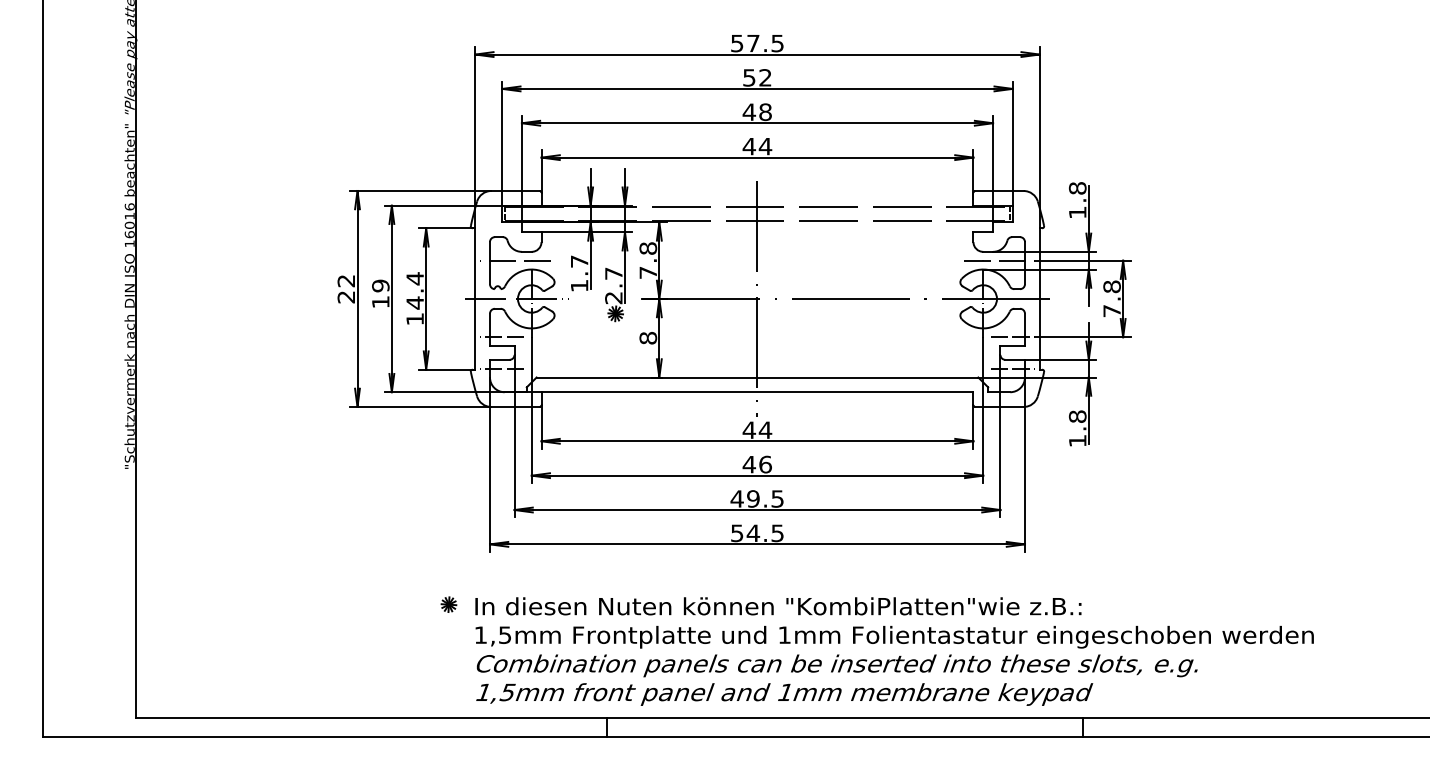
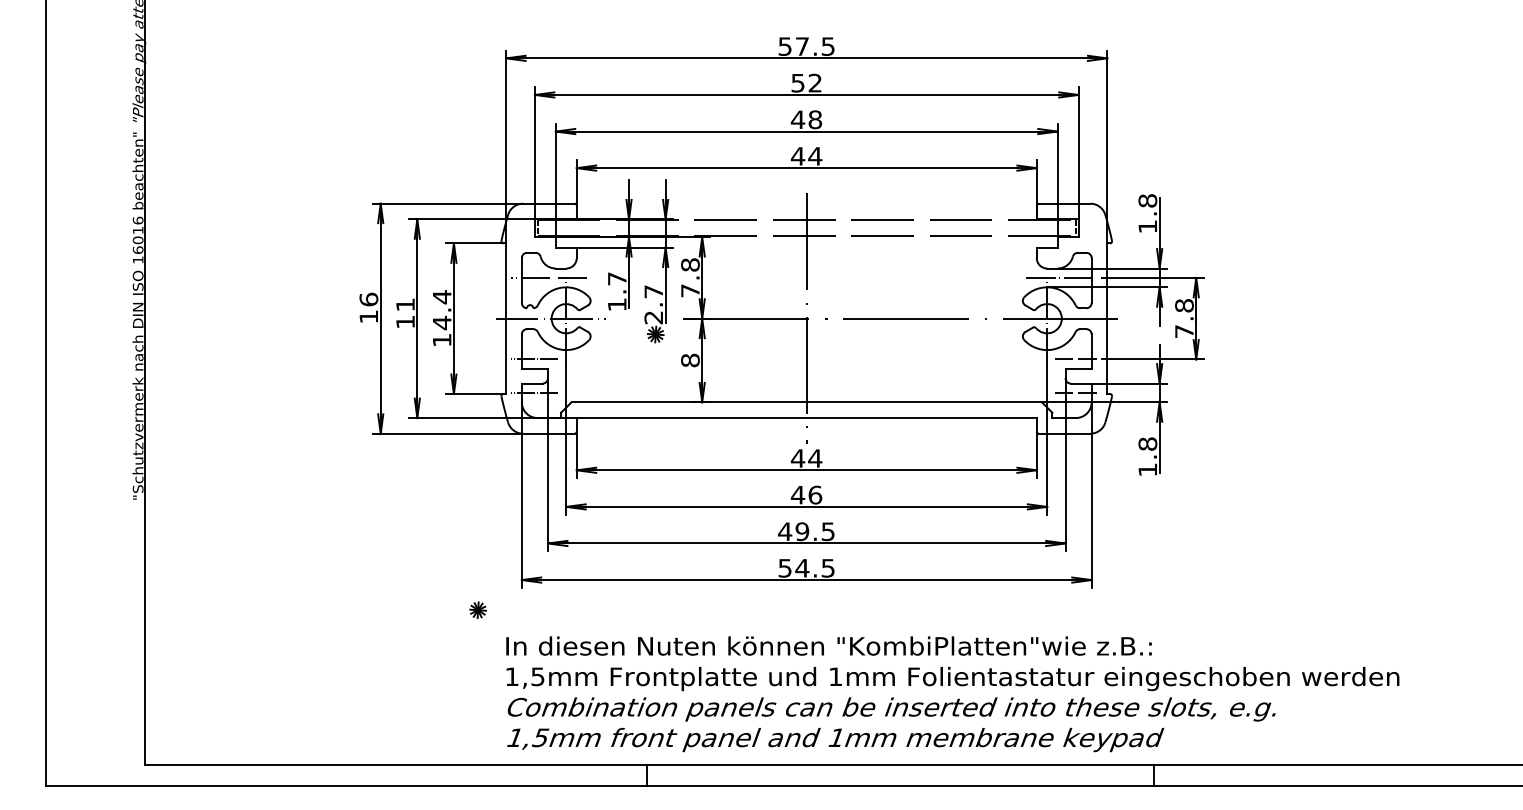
text: (380, 285) -> (405, 304), 19 -> 11
text: (346, 288) -> (369, 307), 22 -> 16
part: (448, 604) -> (477, 610), moved

